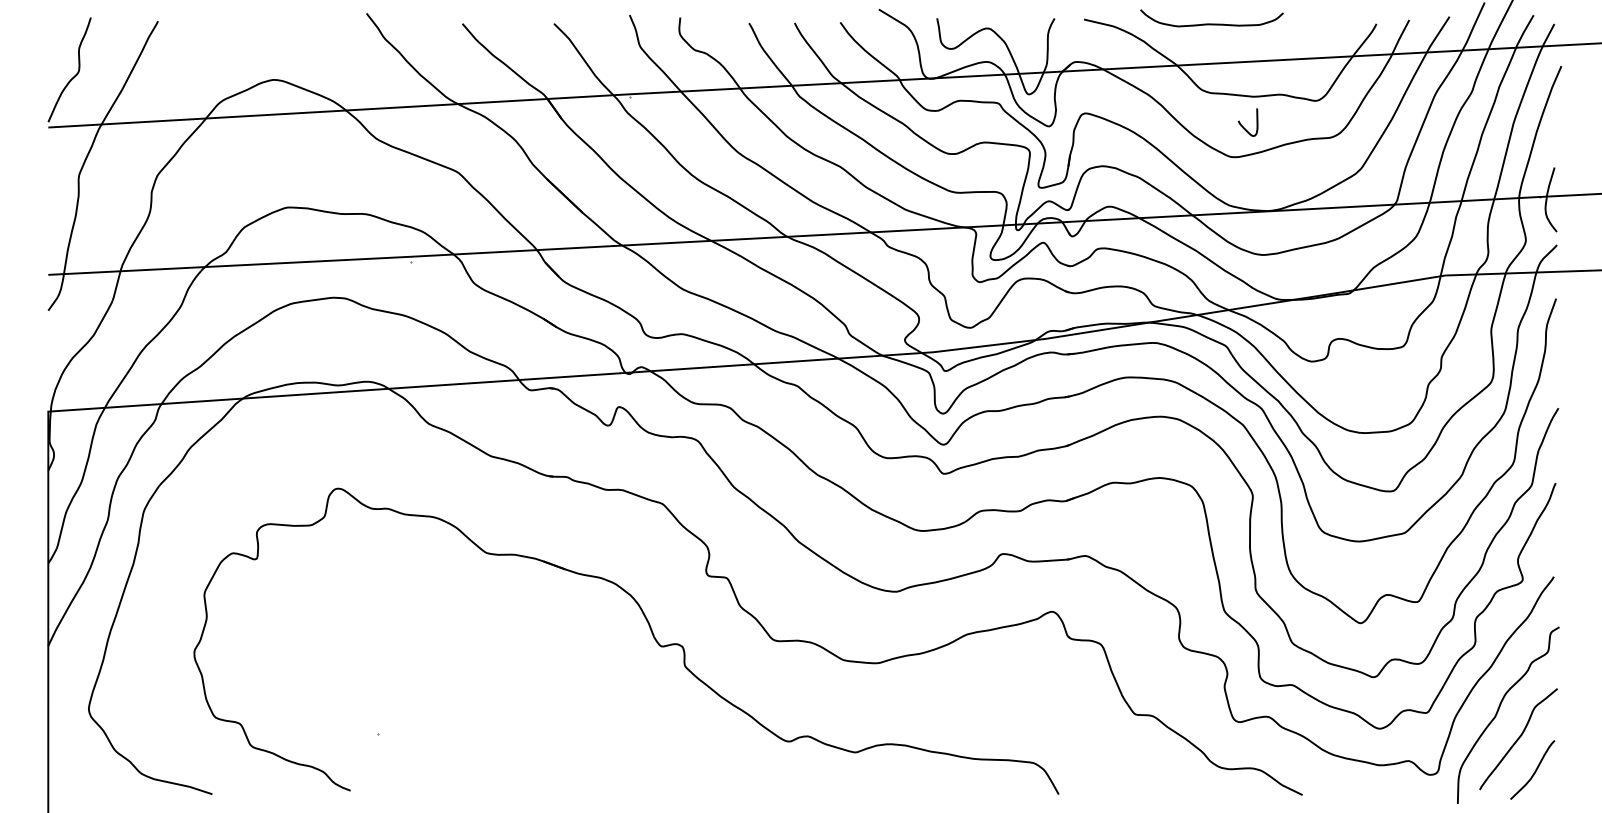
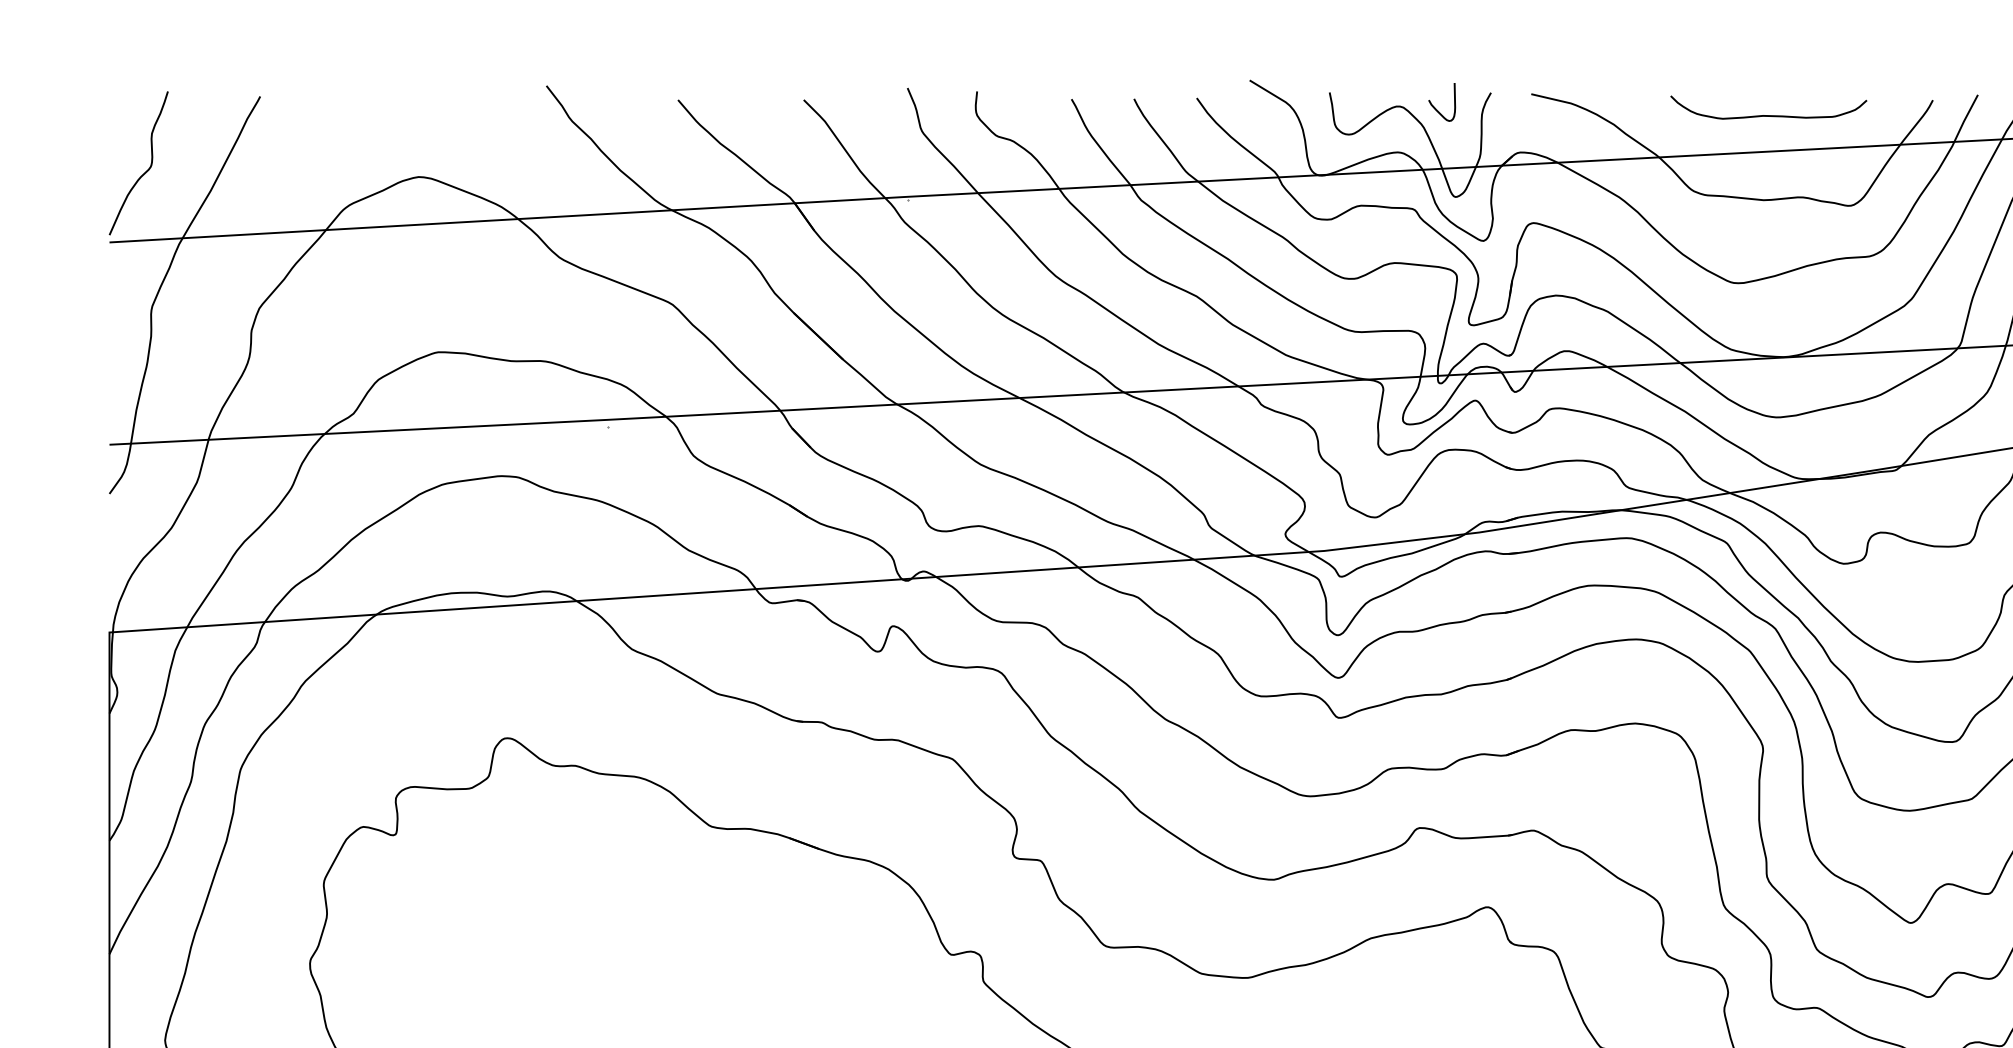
curve: (1211, 23) -> (1768, 114), moved
curve: (1243, 126) -> (1435, 107), moved

